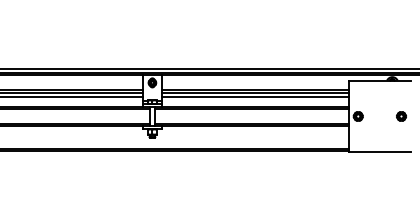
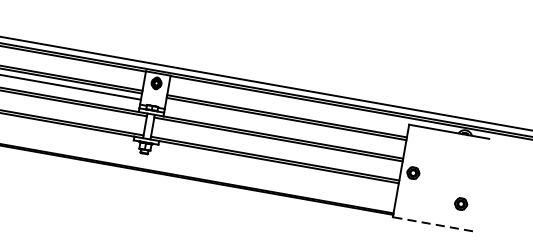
line: (255, 97) -> (285, 125), removed
part: (401, 116) -> (461, 204), moved
line: (379, 152) -> (432, 224), solid -> dashed

